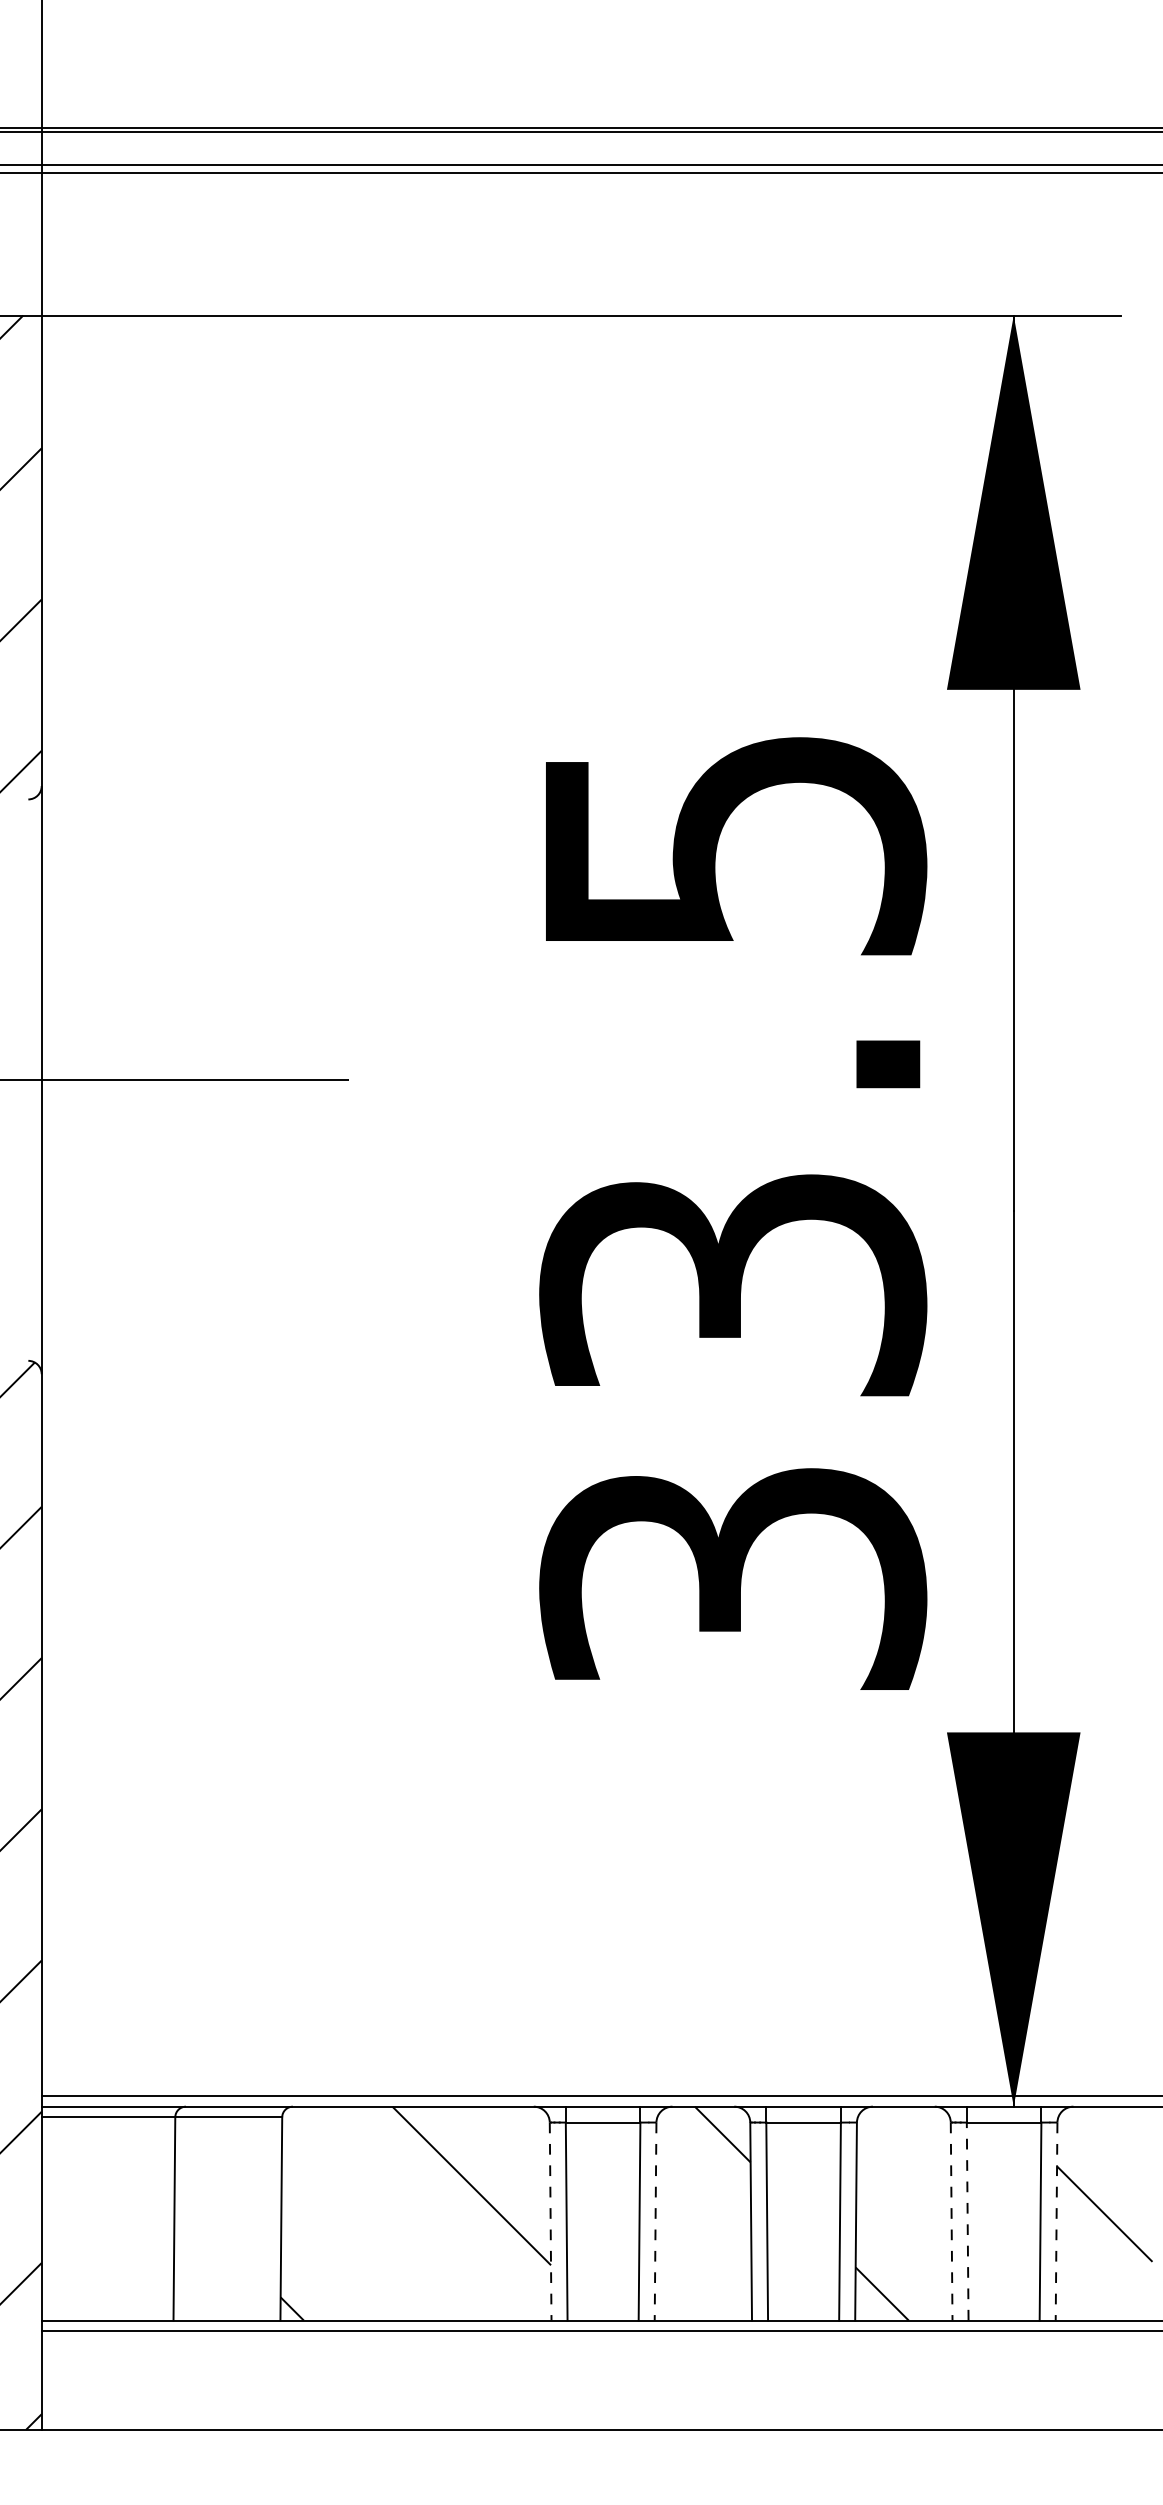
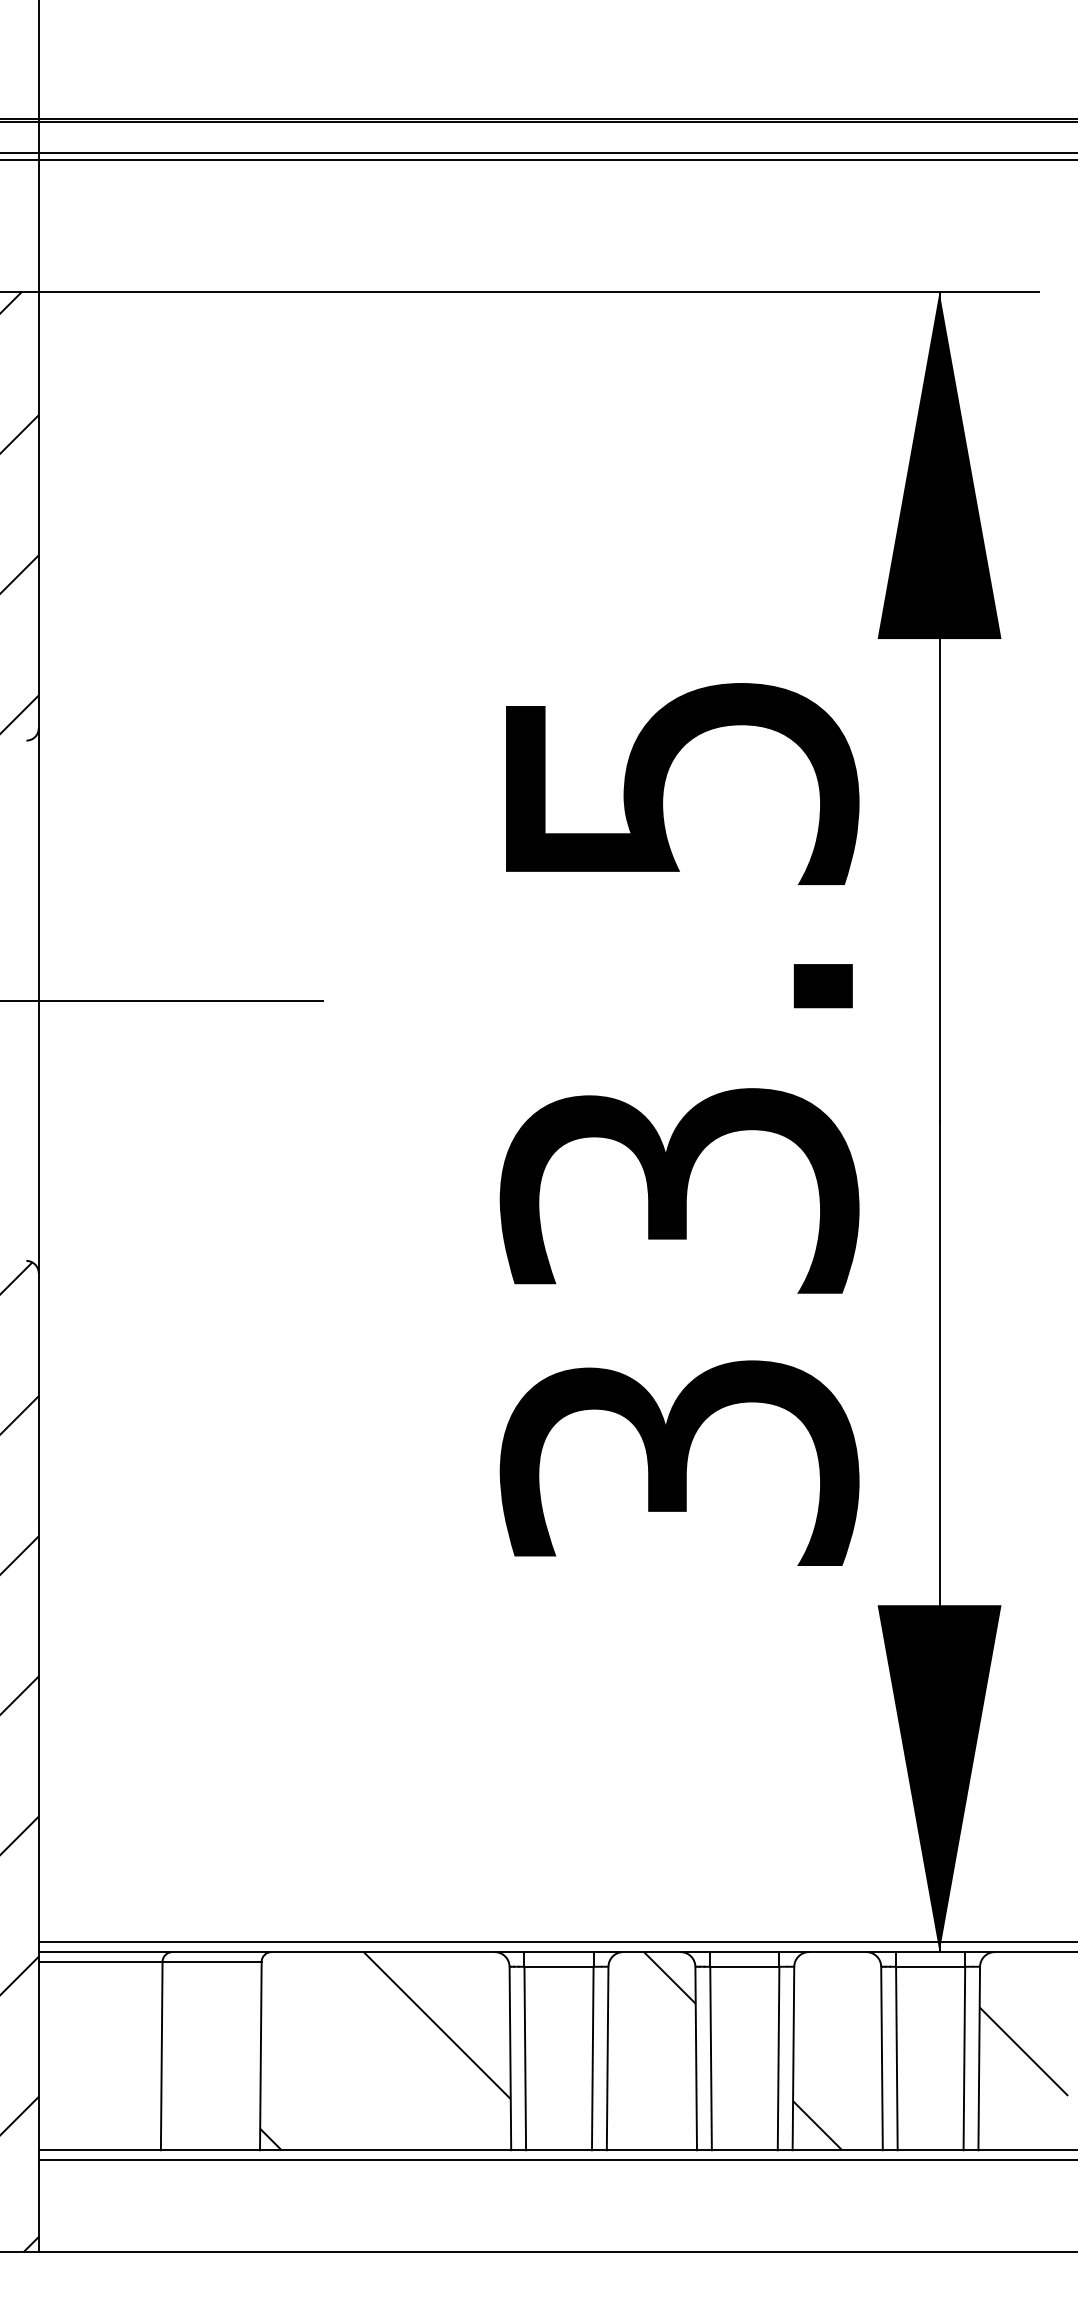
line: (550, 2221) -> (510, 2058), dashed -> solid
line: (655, 2221) -> (607, 2058), dashed -> solid
line: (951, 2221) -> (881, 2058), dashed -> solid
line: (967, 2221) -> (896, 2058), dashed -> solid
line: (1056, 2221) -> (979, 2058), dashed -> solid

